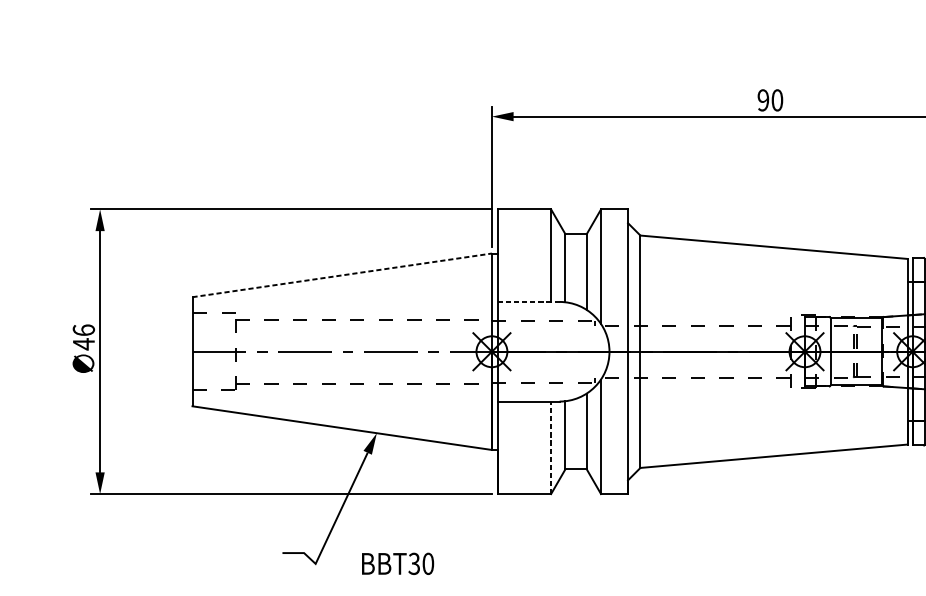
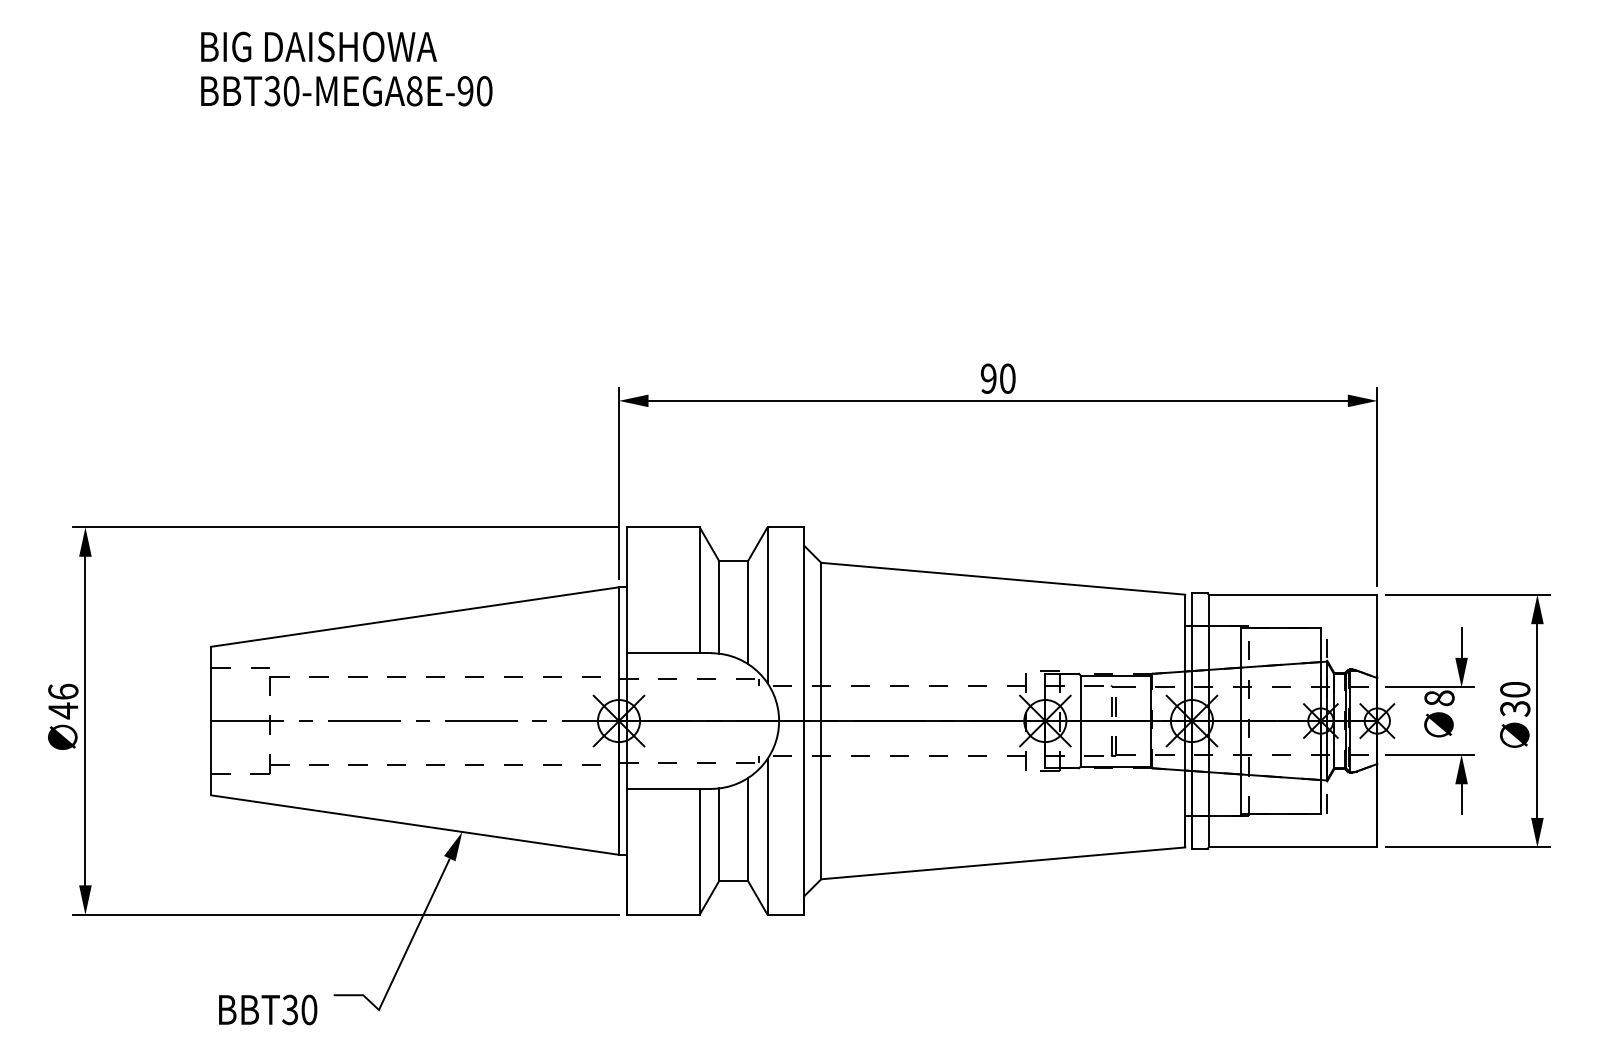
line: (342, 274) -> (415, 616), dashed -> solid
line: (529, 302) -> (669, 653), dashed -> solid
line: (551, 447) -> (699, 851), dashed -> solid
text: (398, 563) -> (268, 1009), moved

